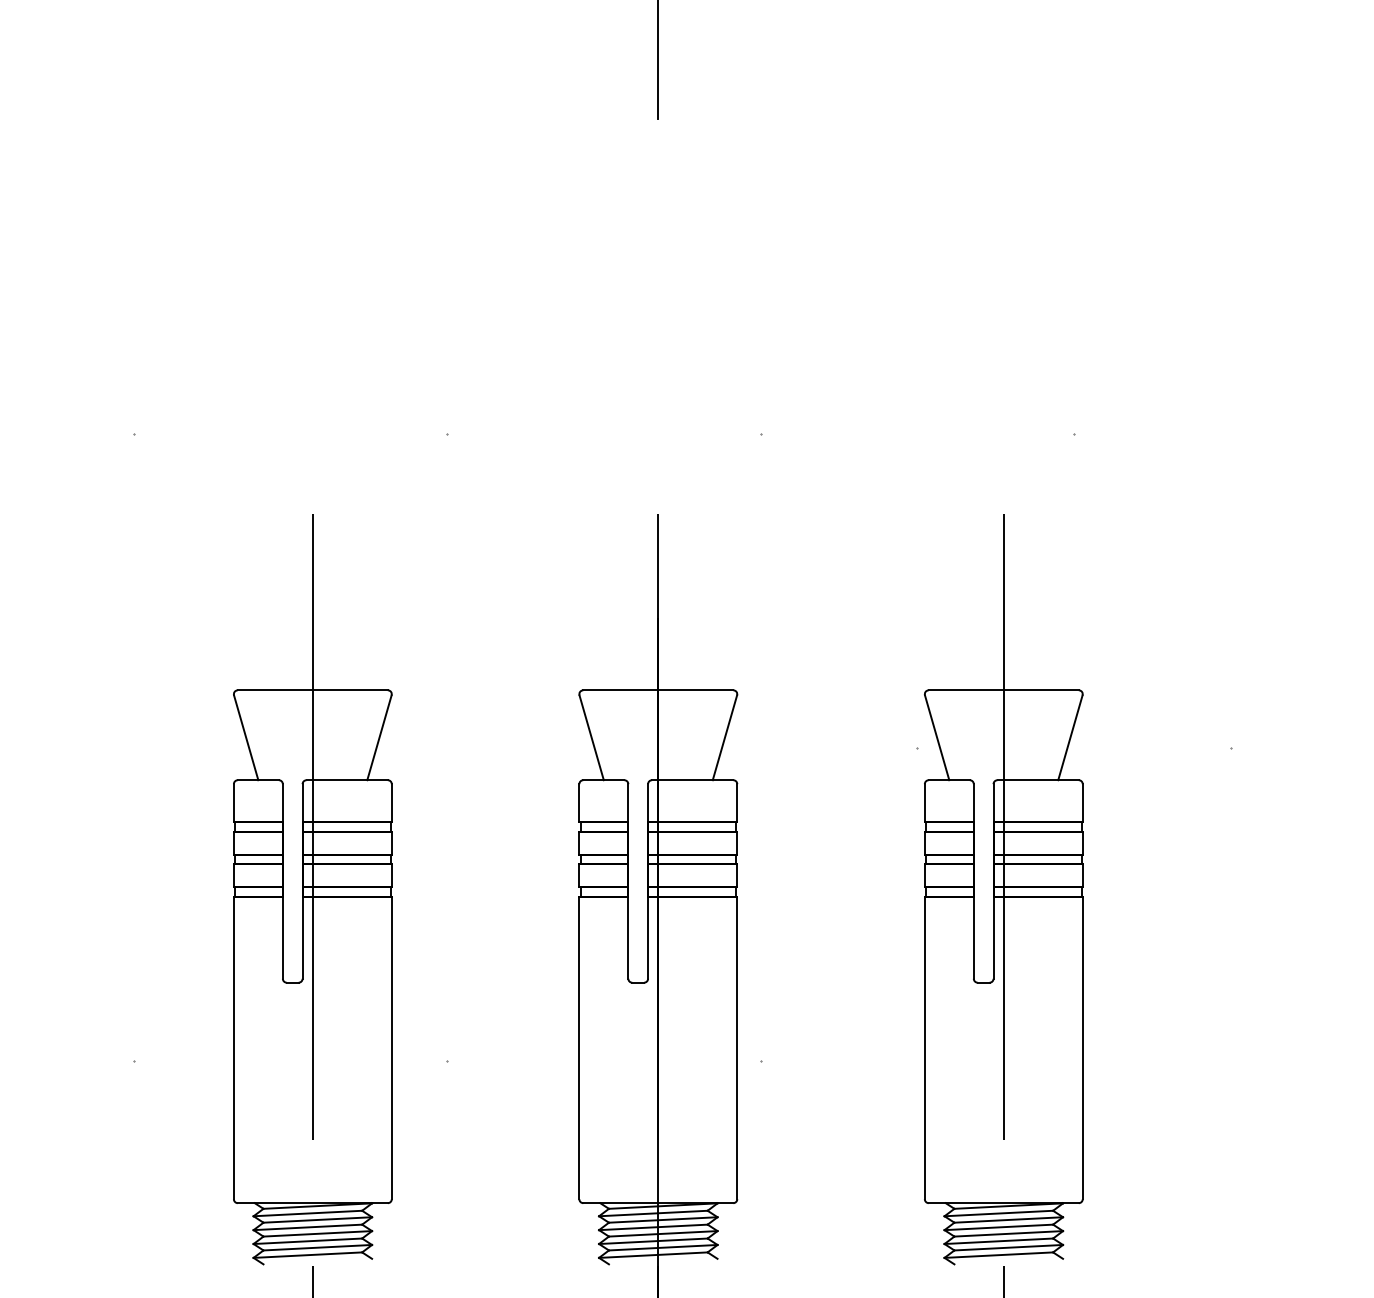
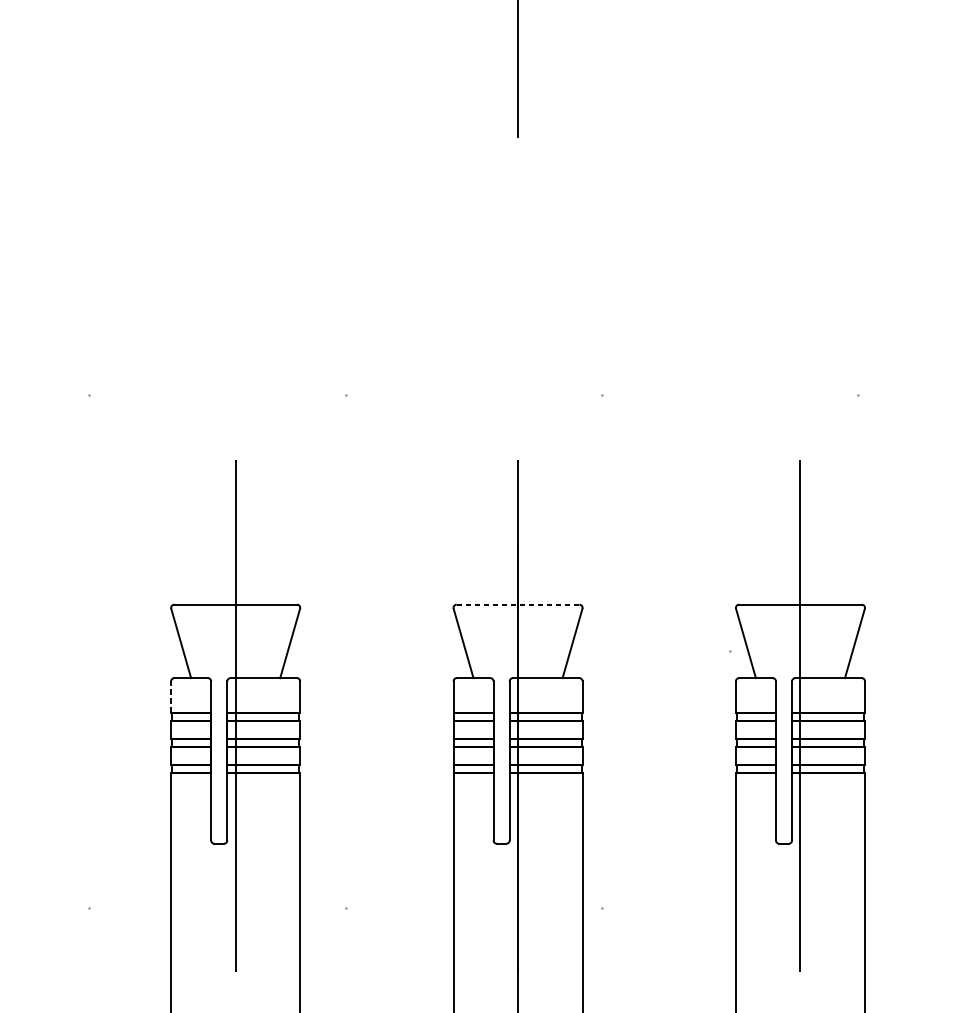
line: (658, 690) -> (518, 604), solid -> dashed
line: (233, 802) -> (170, 696), solid -> dashed

